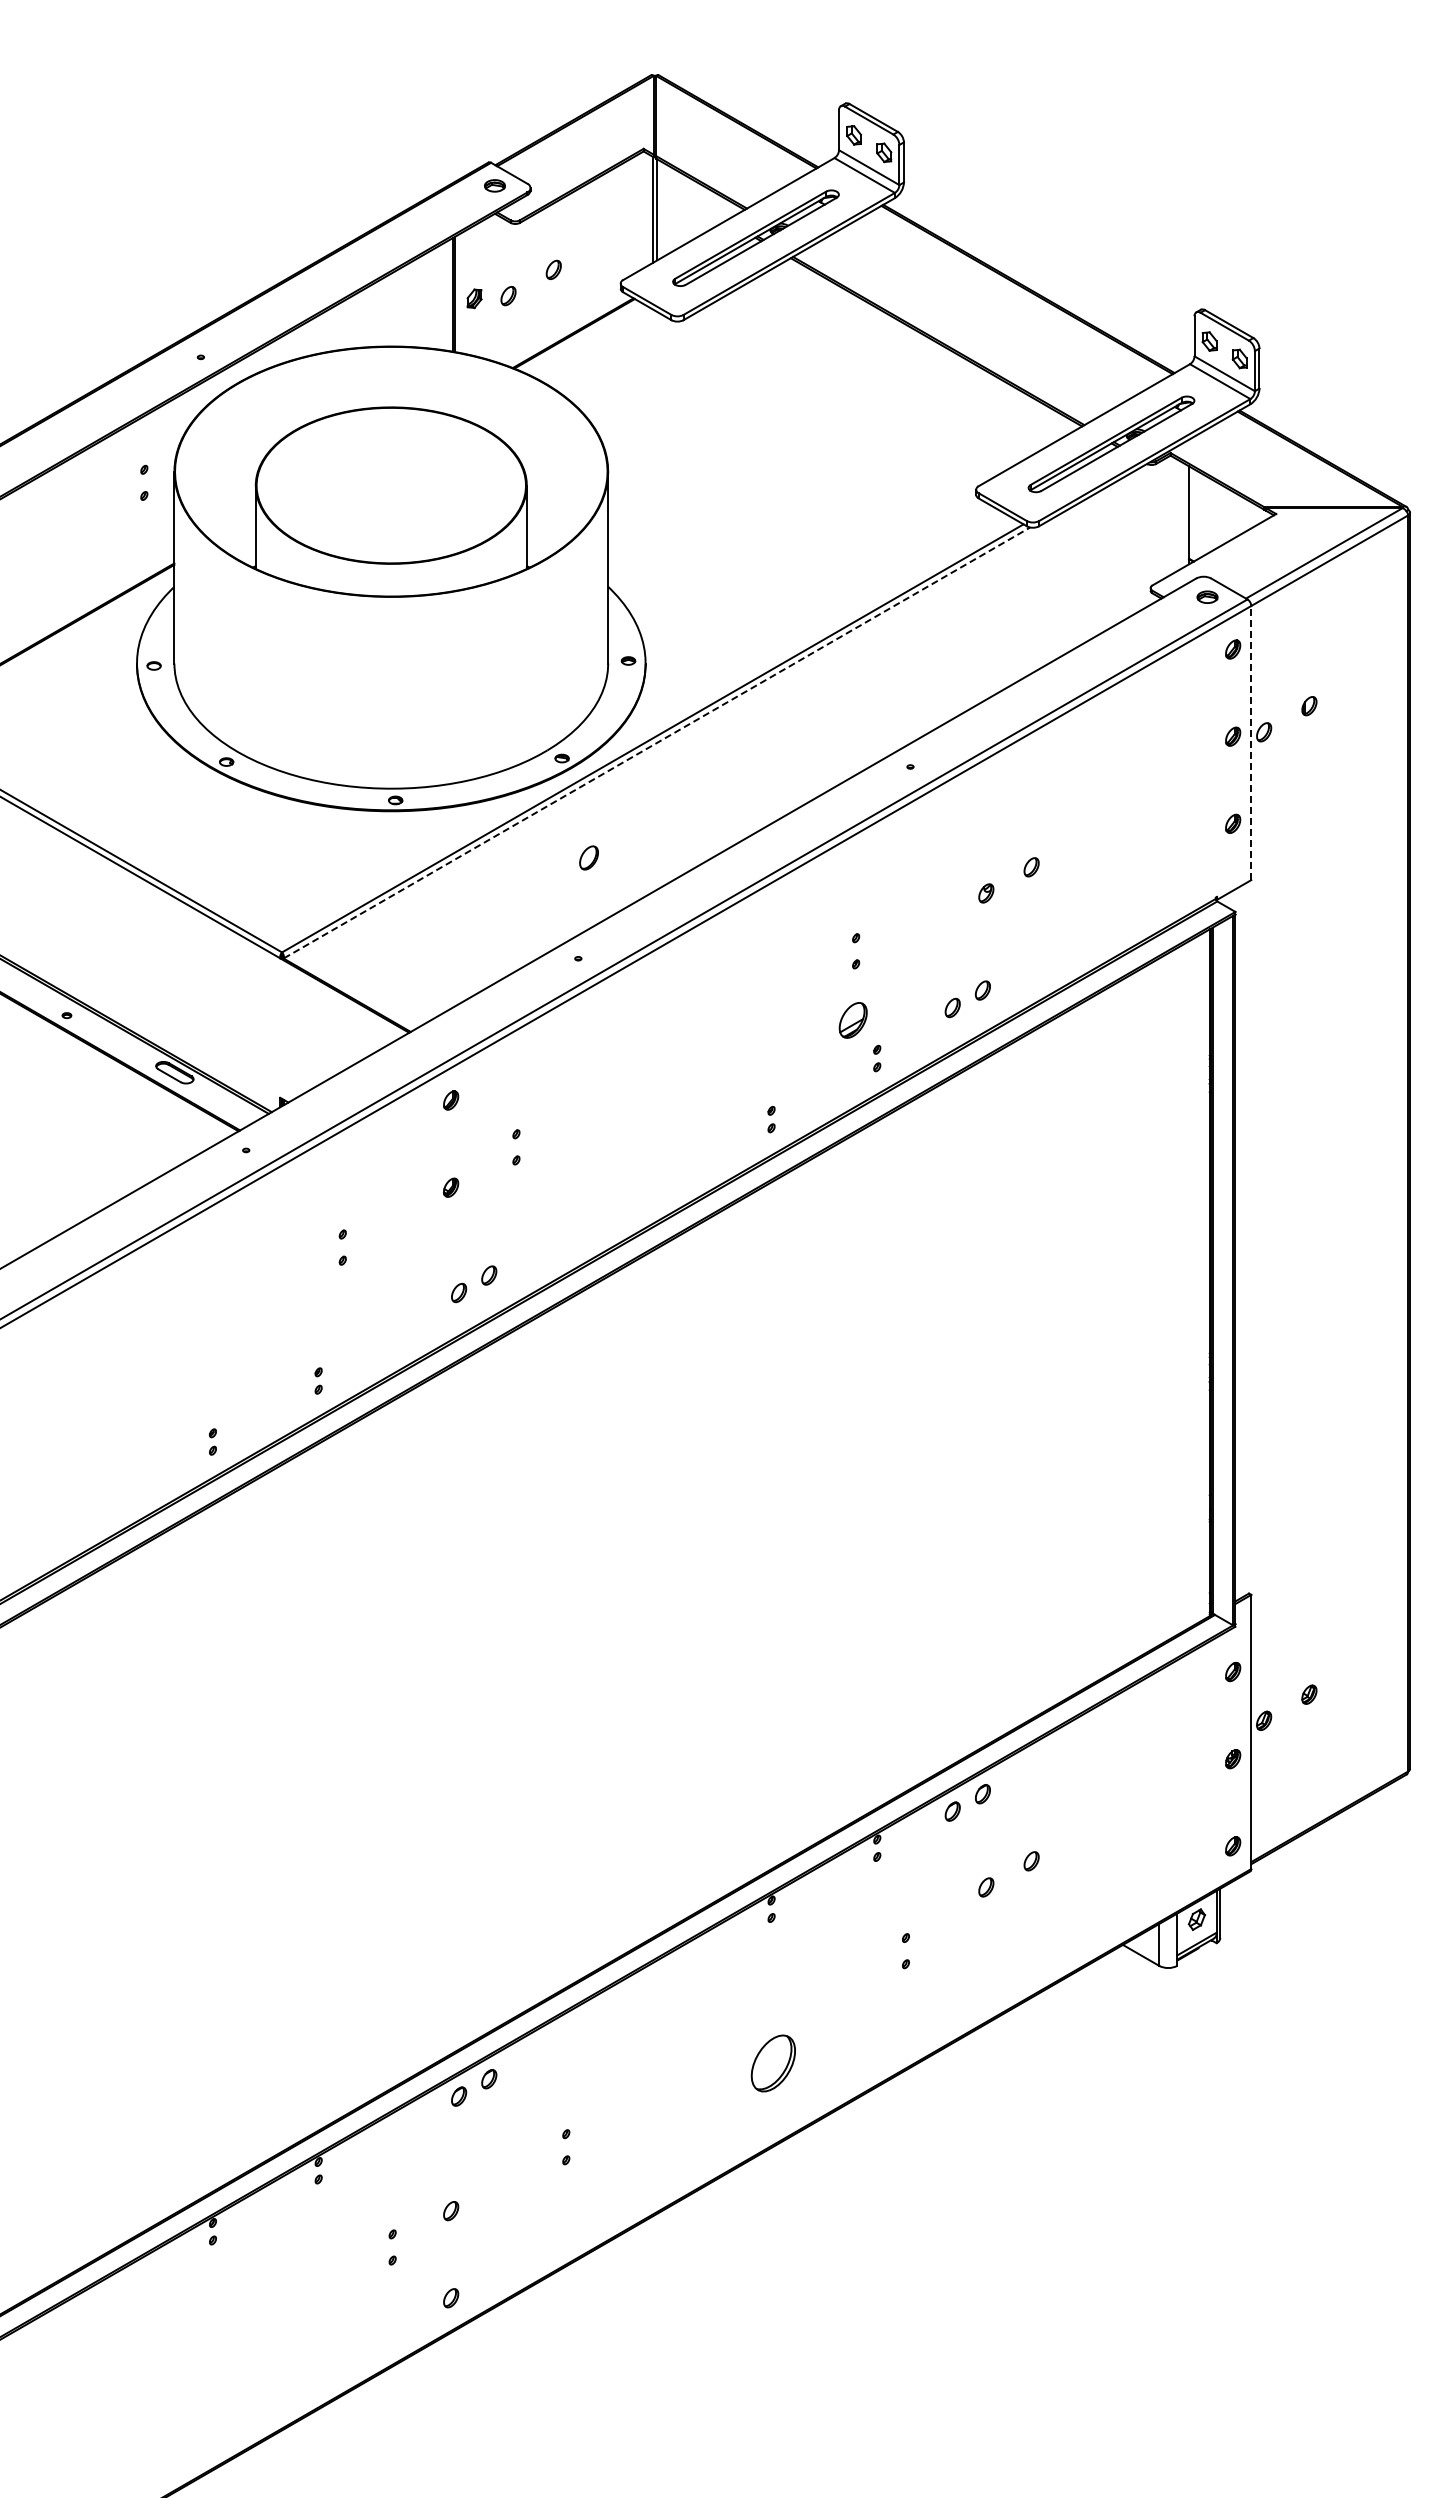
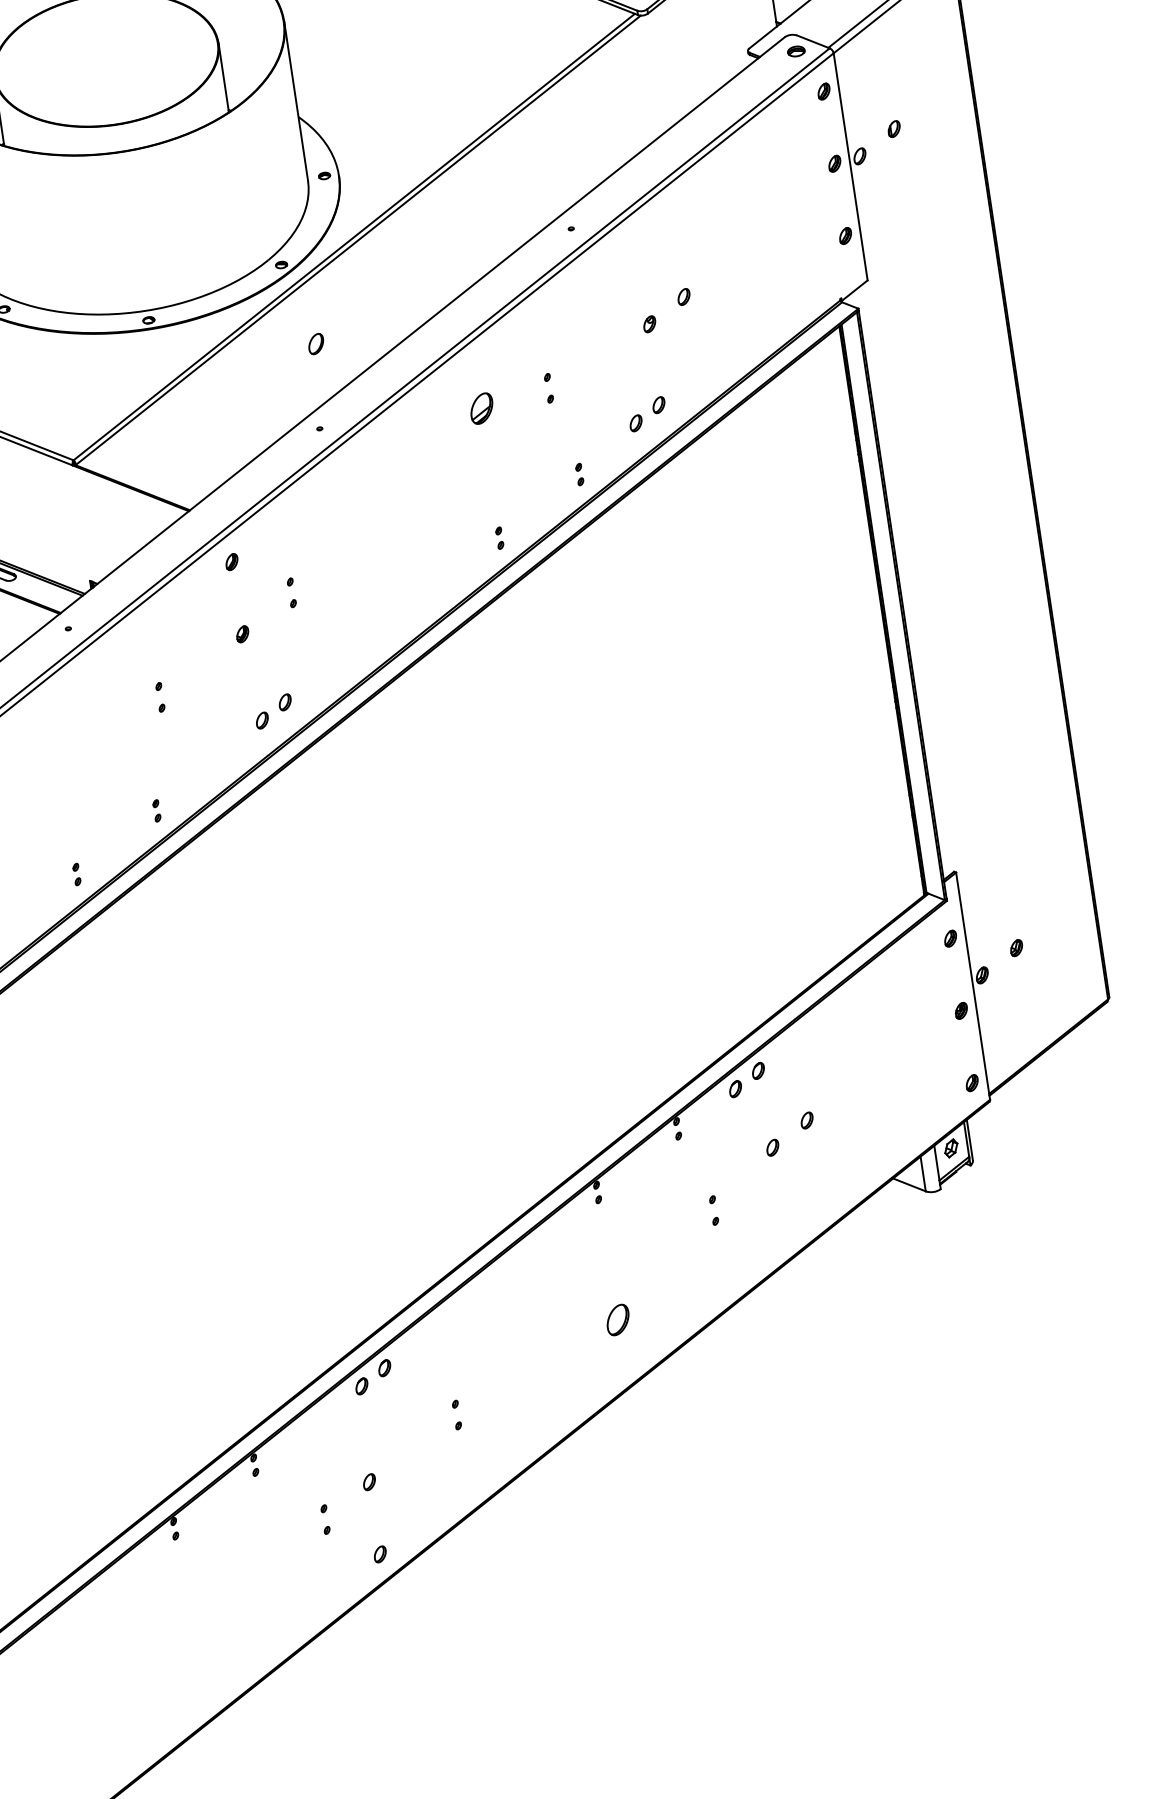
line: (657, 742) -> (358, 239), dashed -> solid
line: (1251, 742) -> (850, 166), dashed -> solid
part: (852, 1020) -> (481, 408), moved
part: (772, 2063) -> (617, 1320), size x0.62

